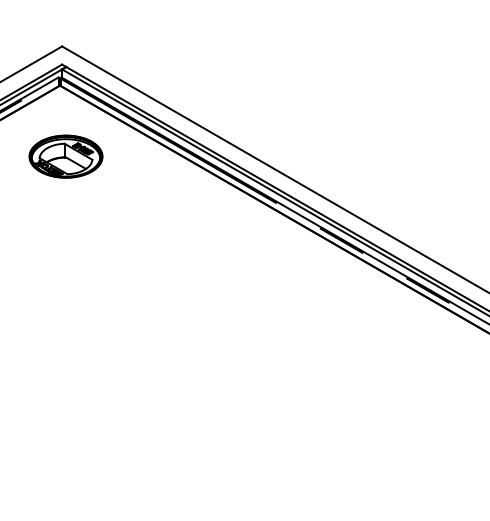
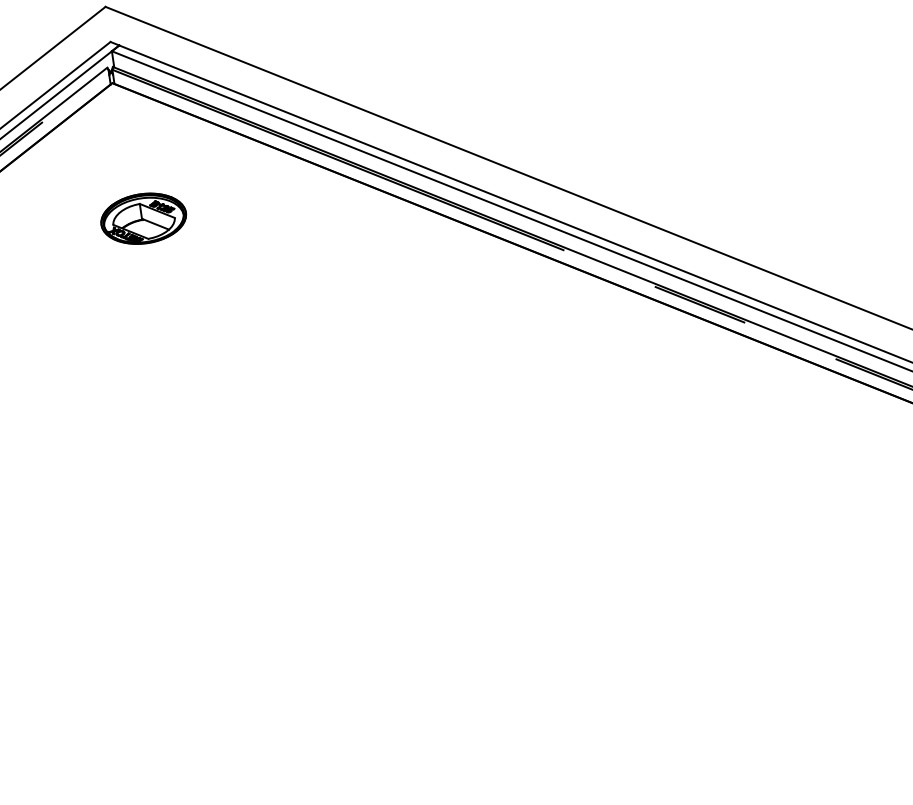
part: (65, 156) -> (142, 218), size x0.6

